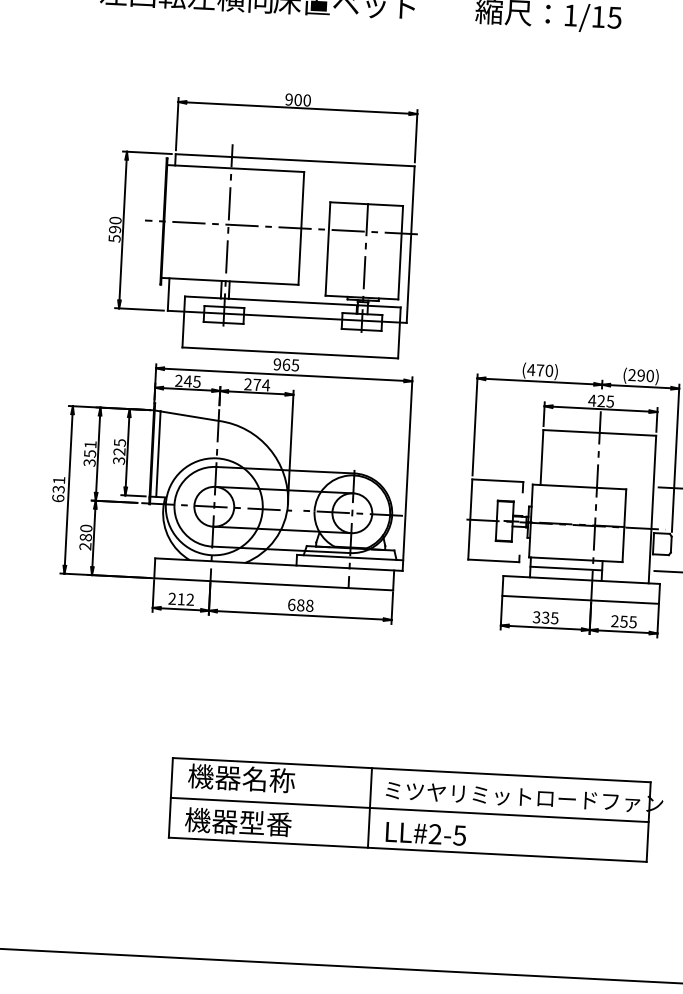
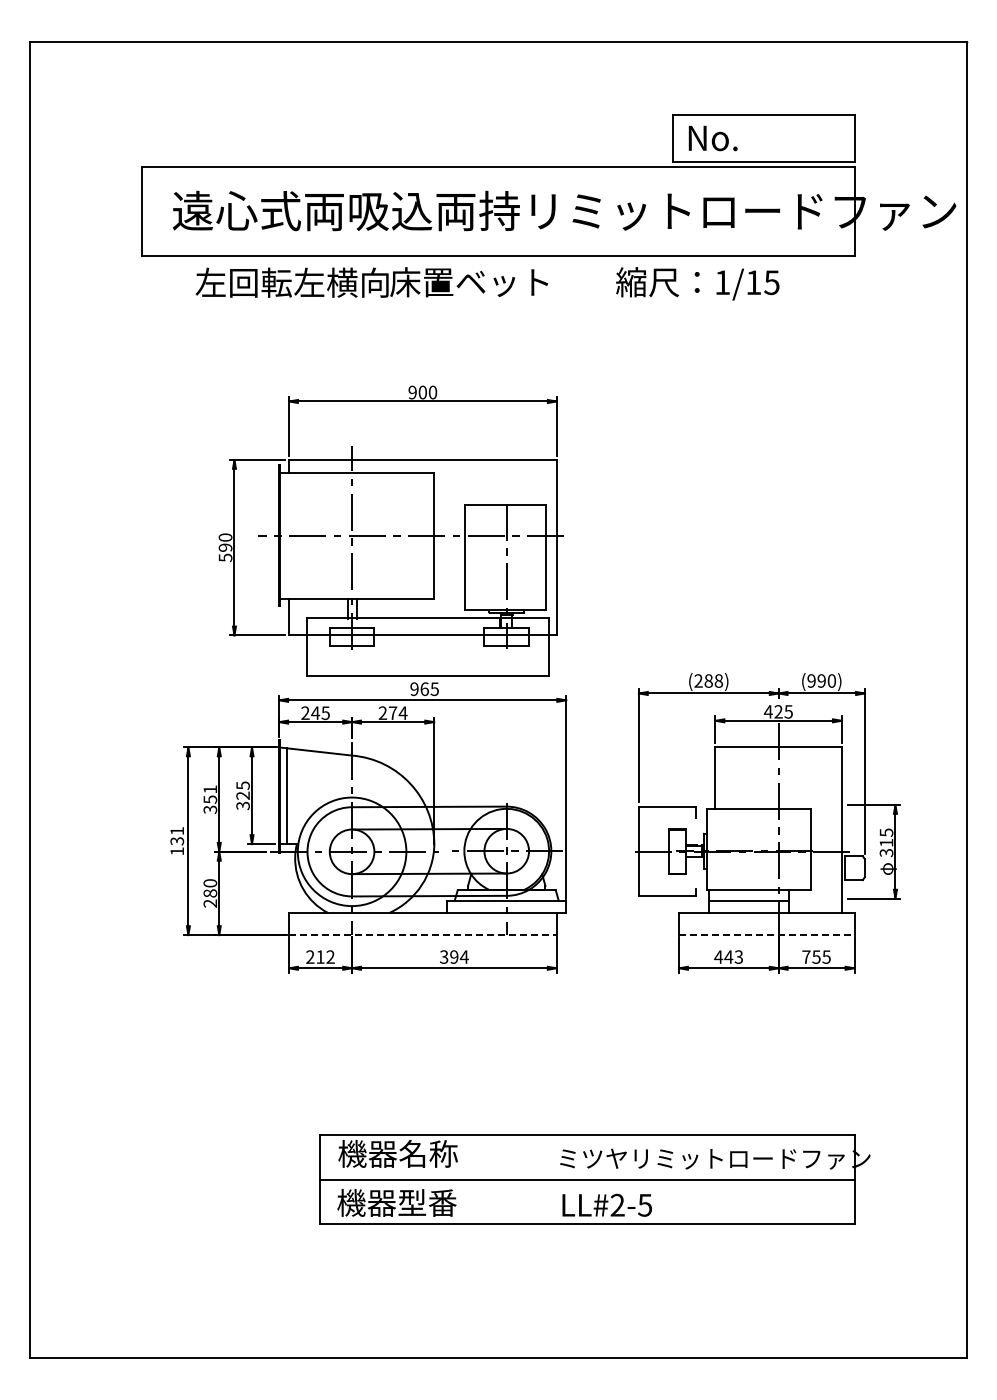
text: (540, 369) -> (708, 680), (470) -> (288)
text: (632, 375) -> (811, 681), (290) -> (990)
text: (58, 498) -> (177, 851), 631 -> 131
line: (273, 584) -> (422, 935), solid -> dashed
line: (580, 600) -> (766, 935), solid -> dashed
text: (300, 604) -> (454, 956), 688 -> 394
text: (545, 617) -> (728, 956), 335 -> 443
text: (615, 620) -> (806, 956), 255 -> 755
line: (370, 807) -> (543, 1179), removed

